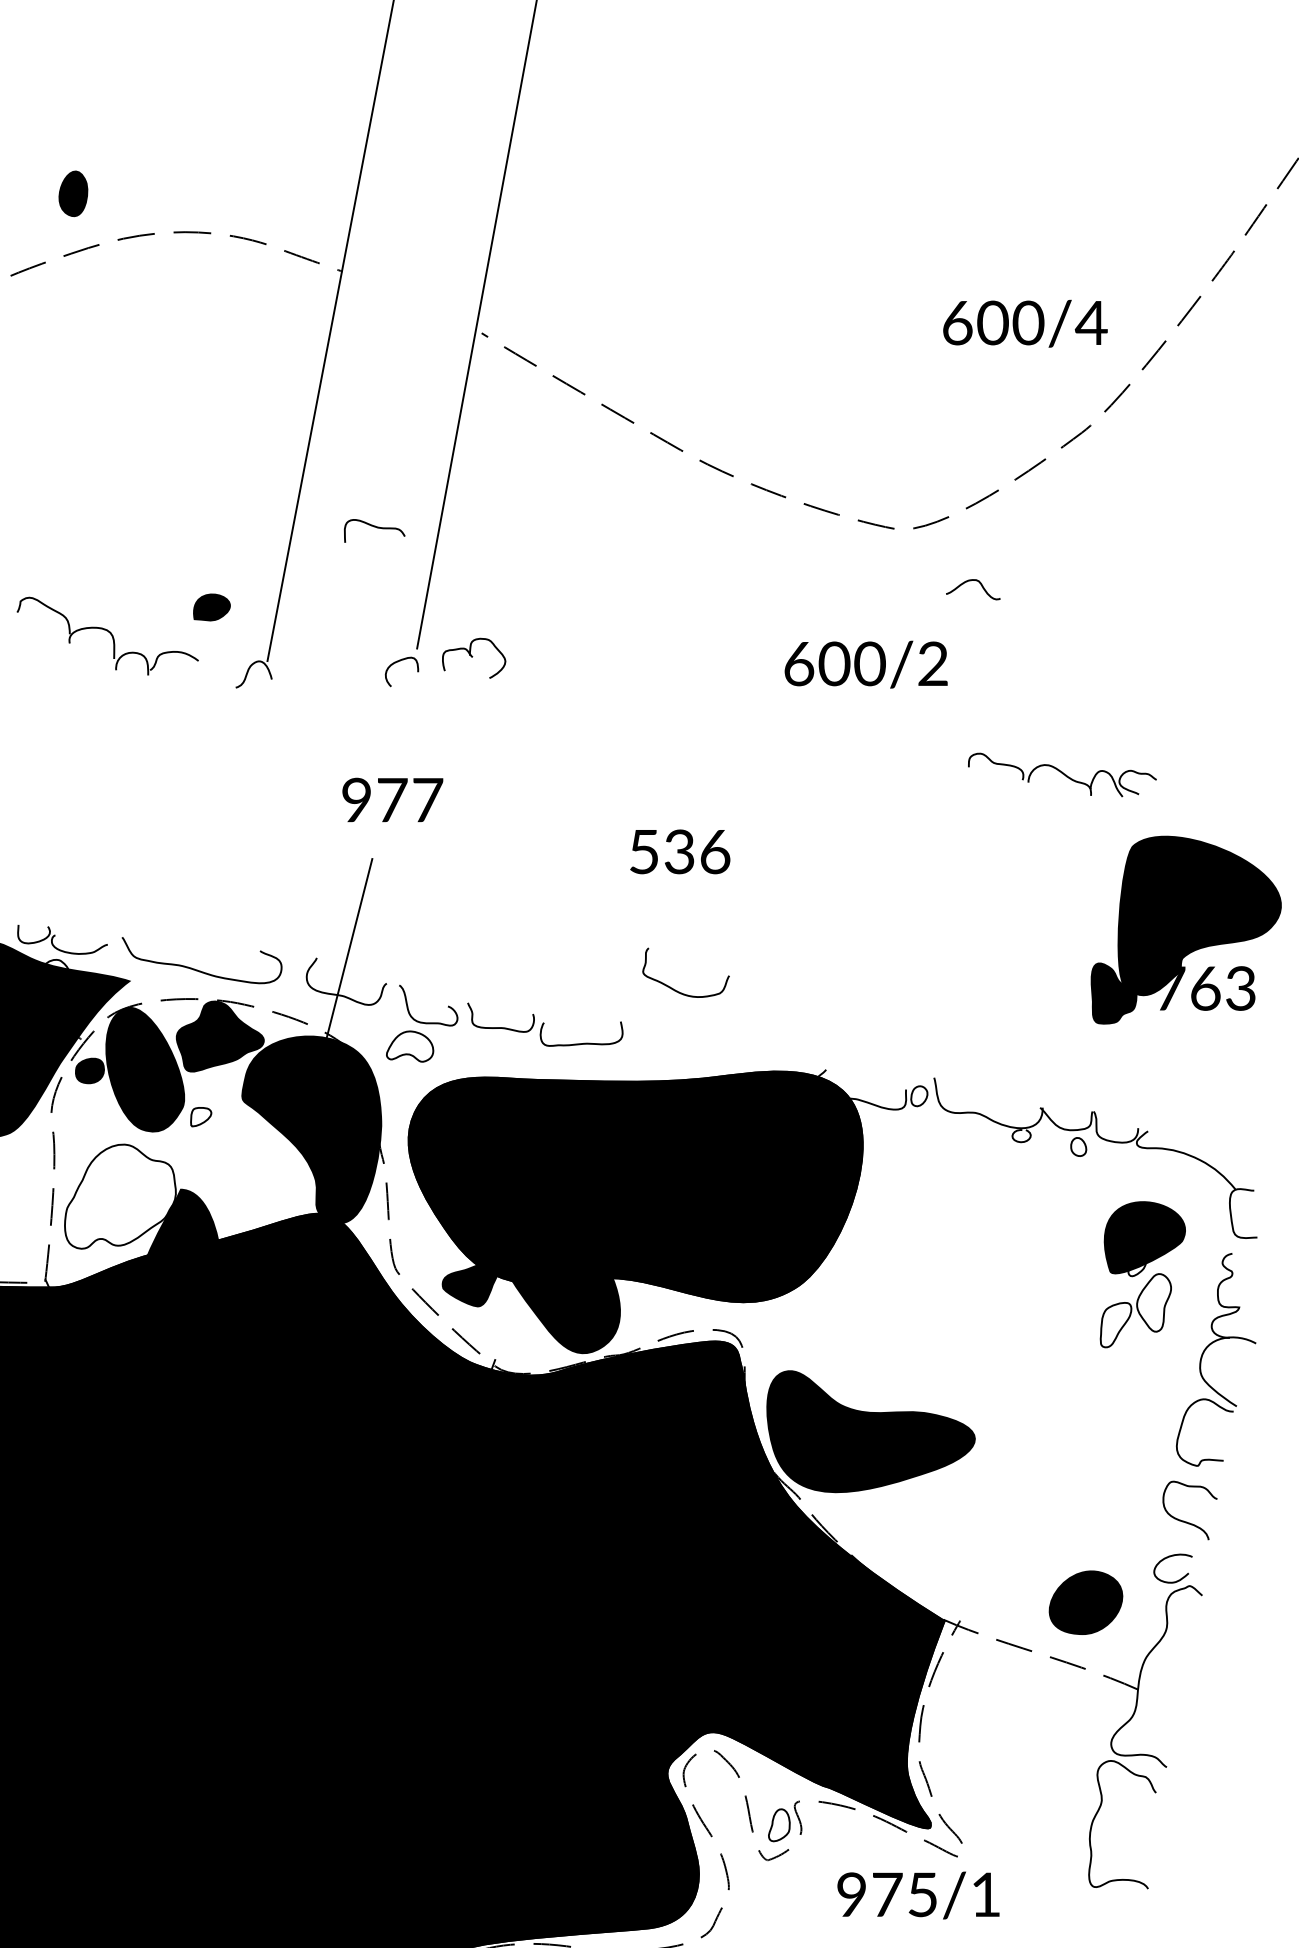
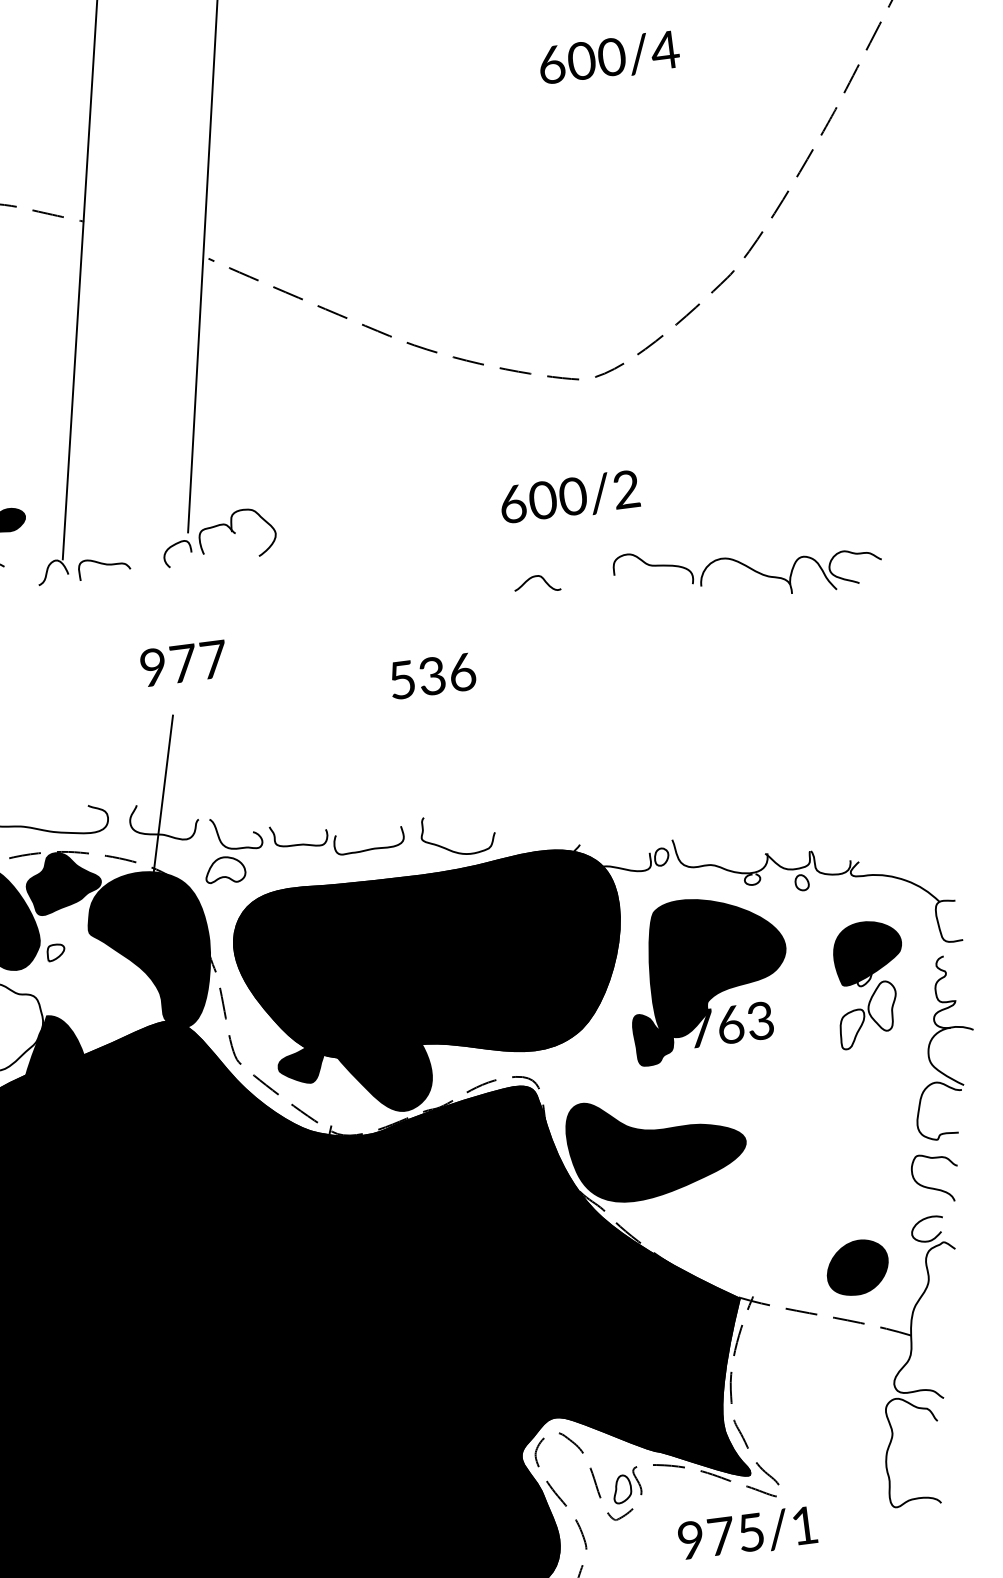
text: (1025, 323) -> (609, 57), moved
curve: (374, 527) -> (103, 564), moved
curve: (971, 581) -> (534, 577), moved
part: (473, 658) -> (236, 534), size x1.43
part: (1062, 774) -> (747, 569), size x1.67
part: (1185, 929) -> (707, 977), moved
curve: (677, 990) -> (452, 850), moved

